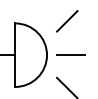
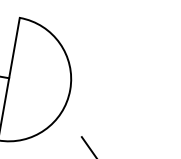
line: (67, 21) -> (121, 31), removed
line: (70, 54) -> (115, 96), removed

